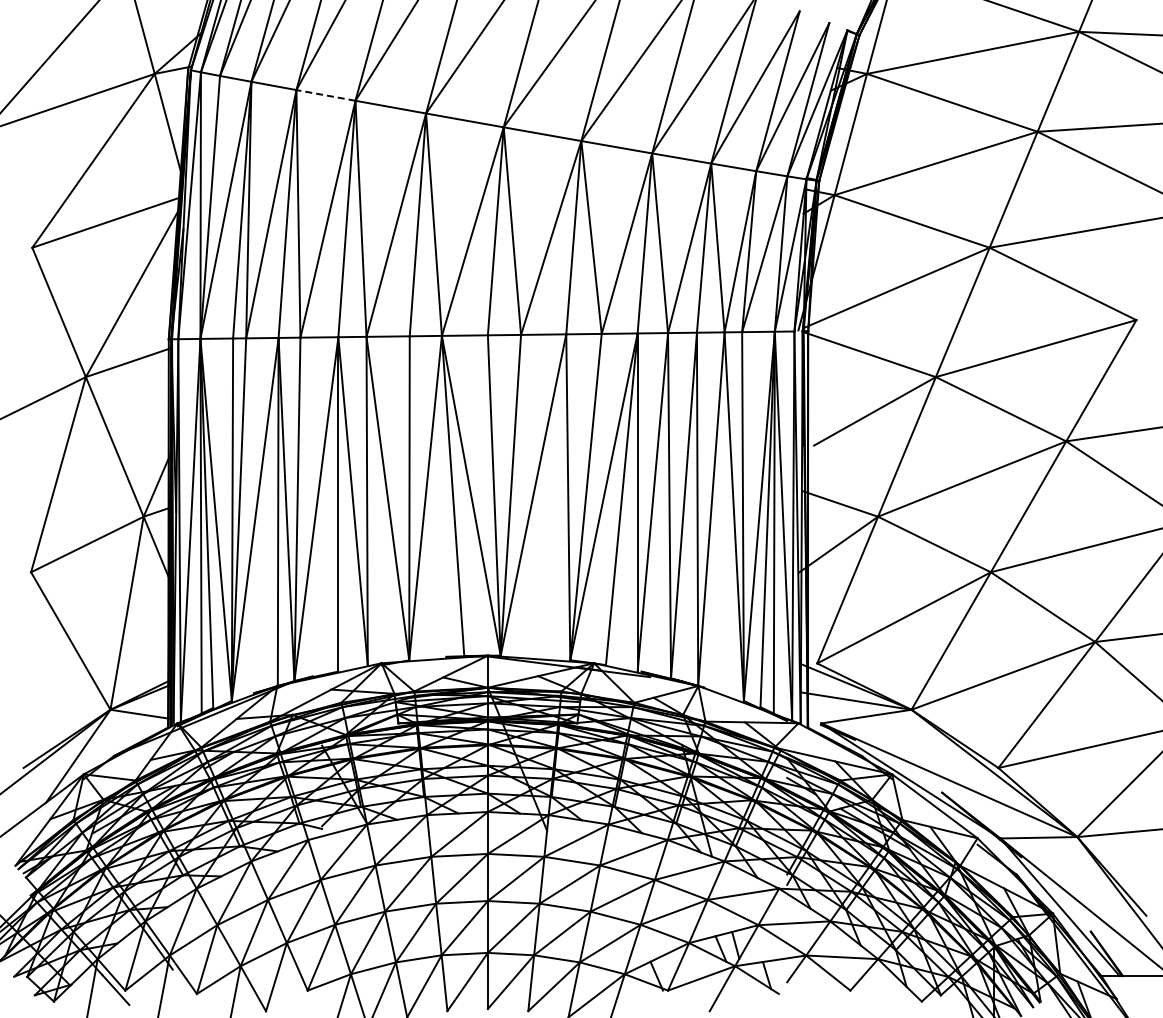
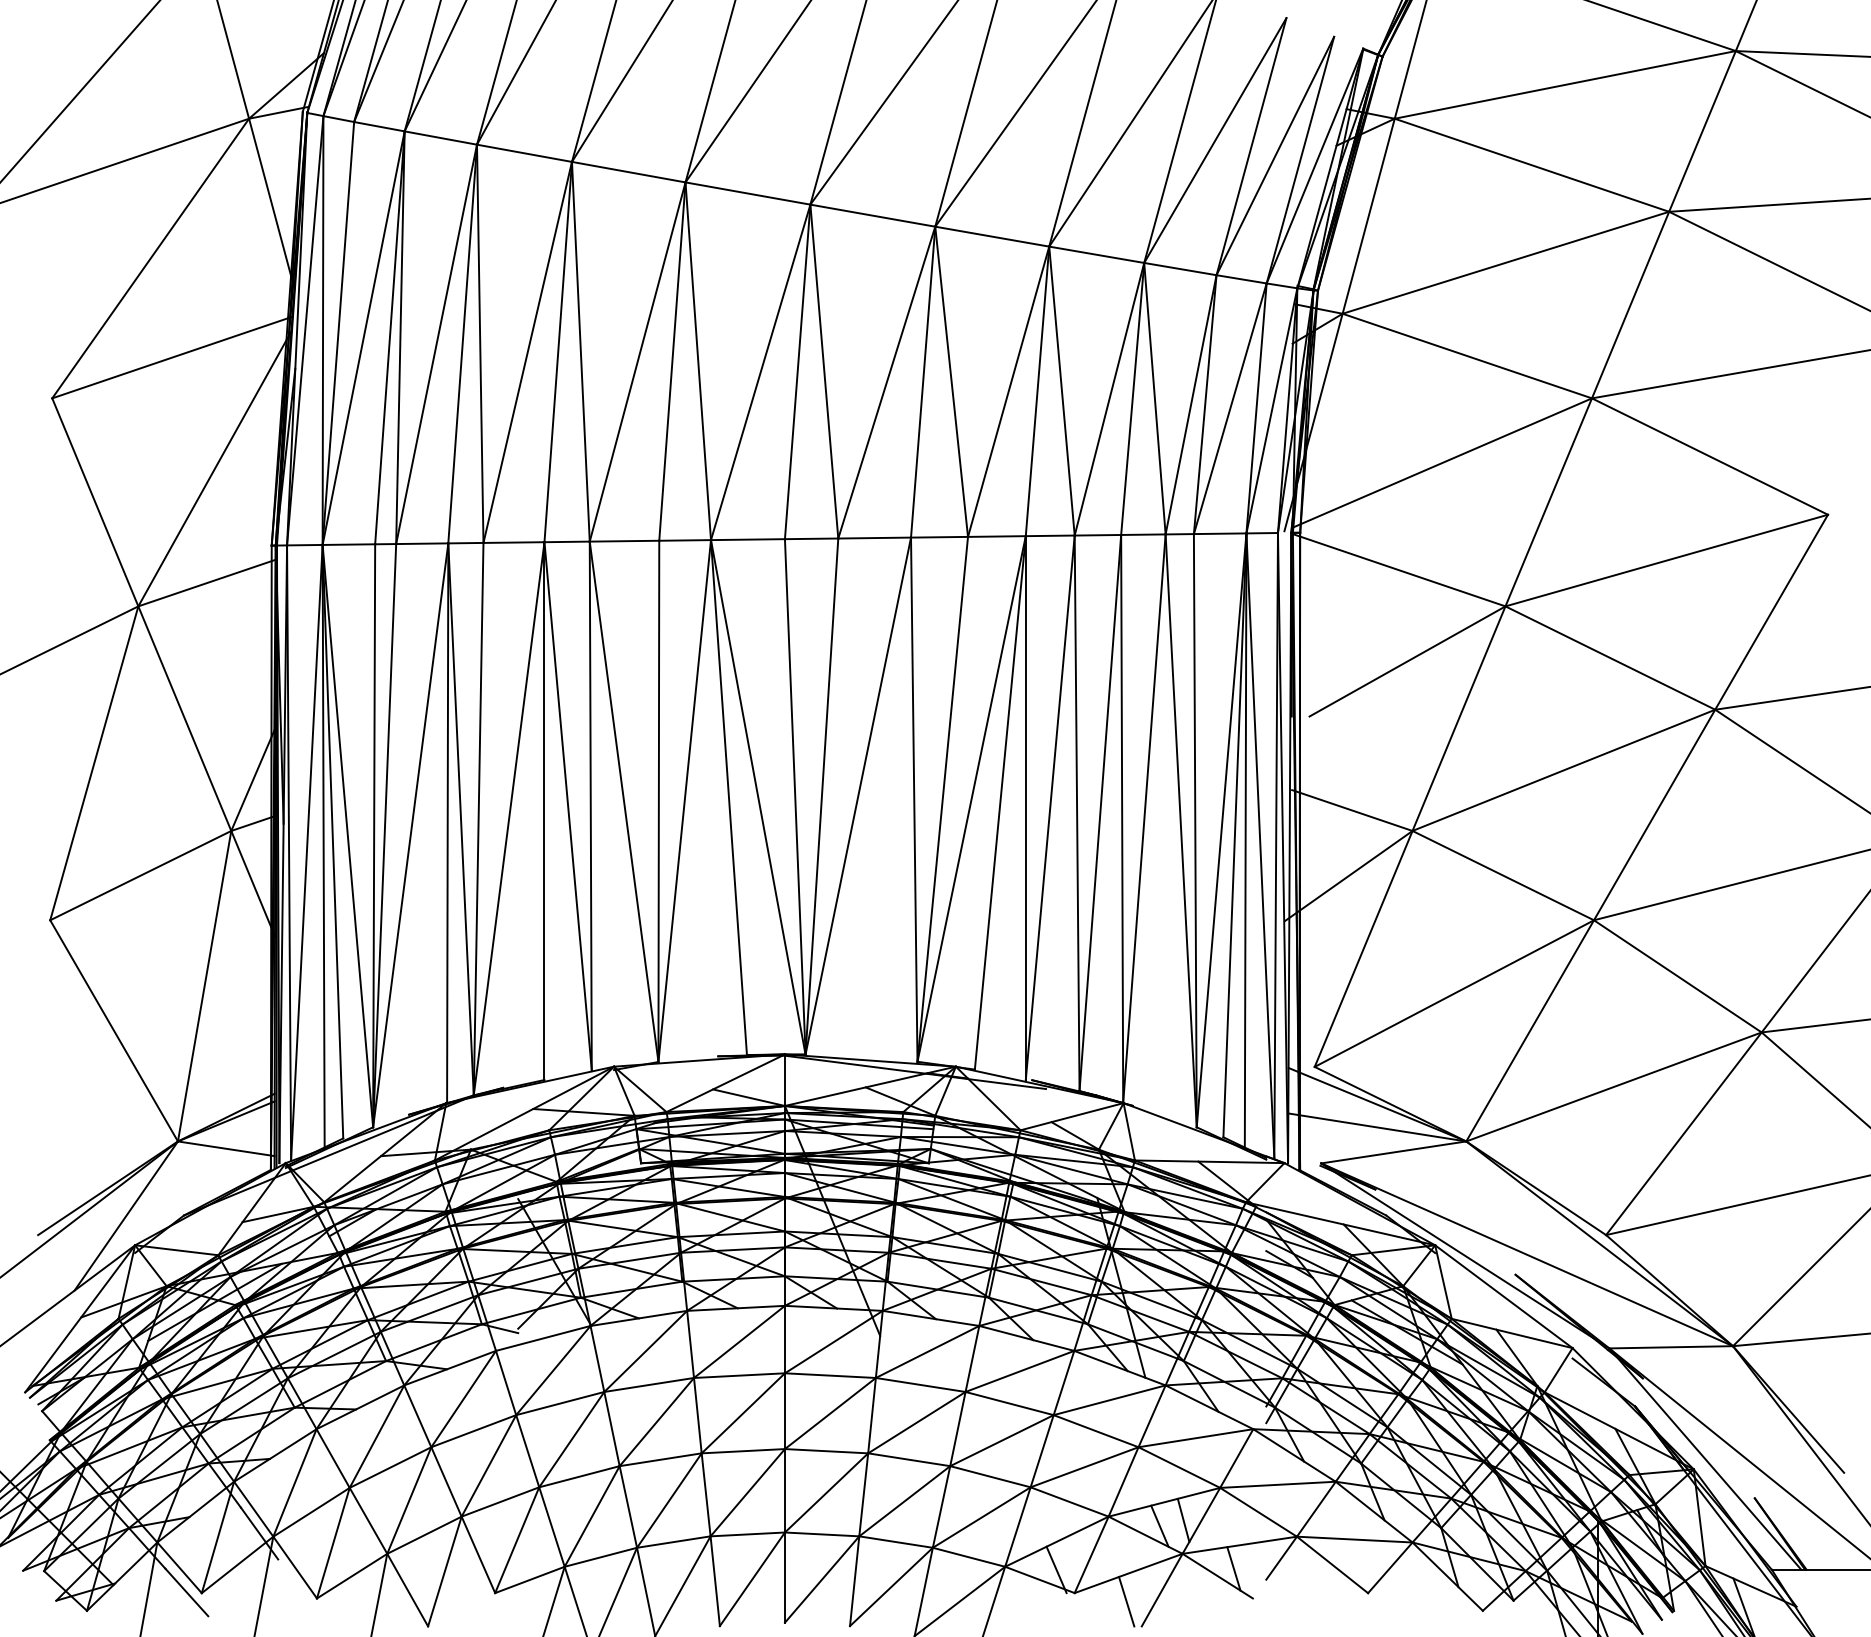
line: (325, 95) -> (523, 153), dashed -> solid
line: (700, 995) -> (1126, 1600), added

